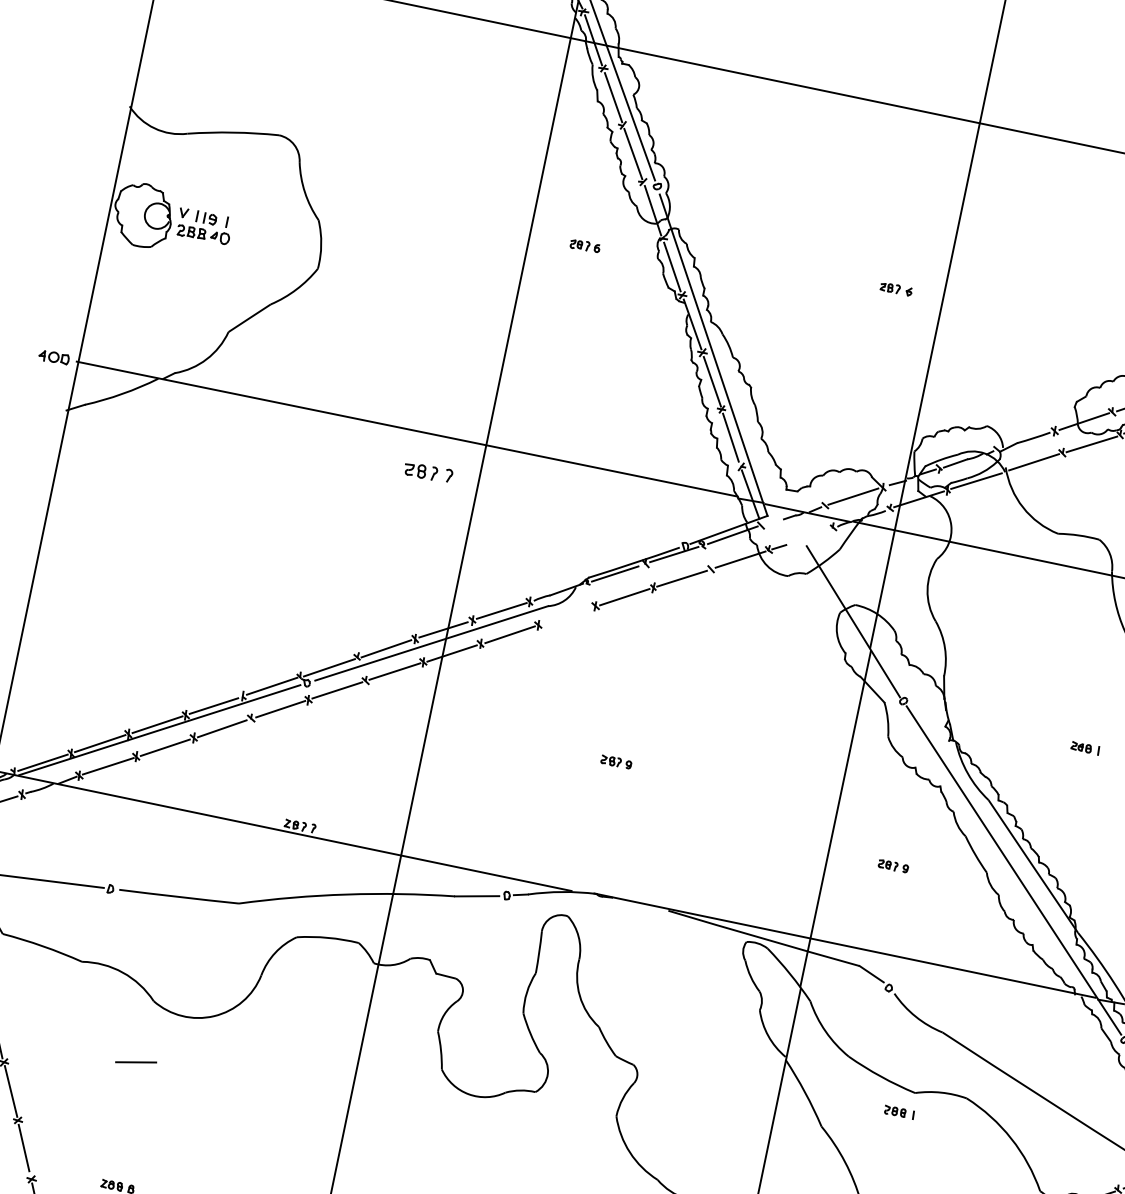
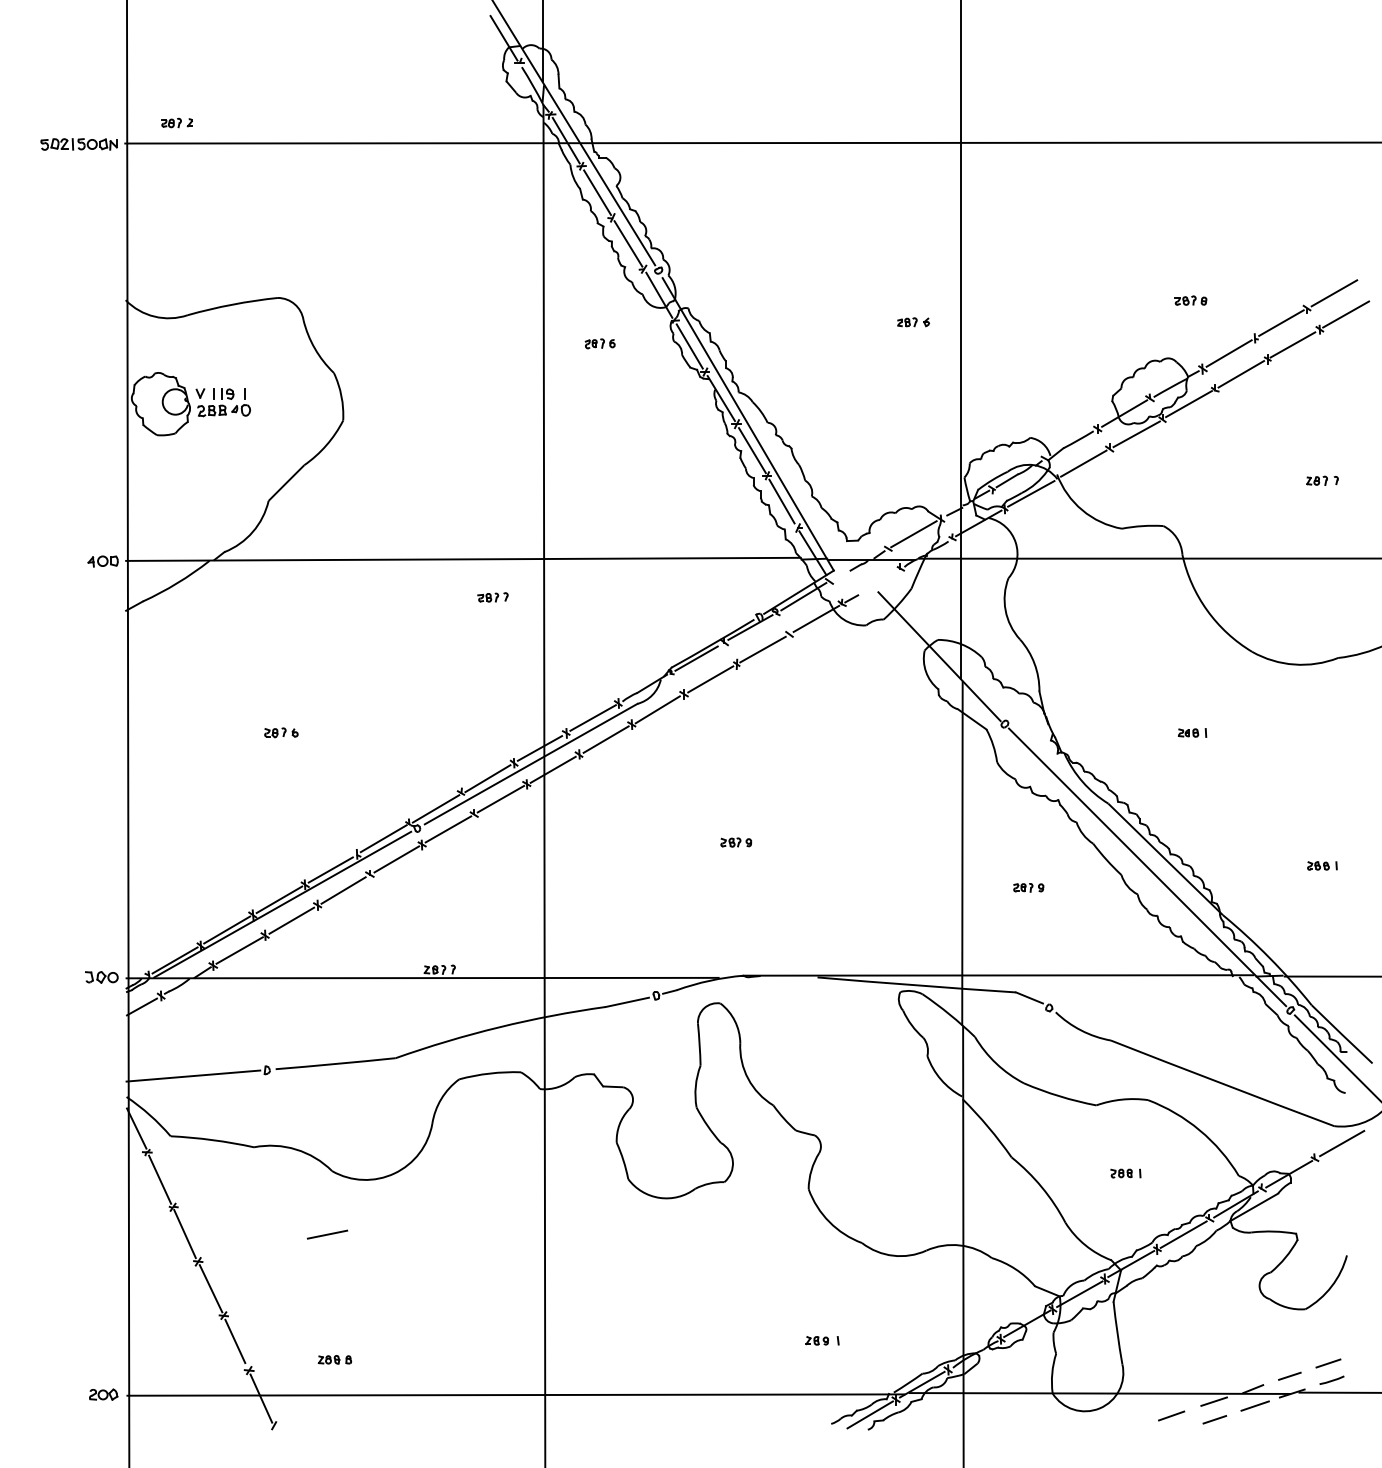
part: (427, 472) -> (492, 597), size x0.62
part: (193, 561) -> (281, 732), added
line: (566, 615) -> (657, 709), added
part: (899, 1112) -> (1125, 1173), moved

